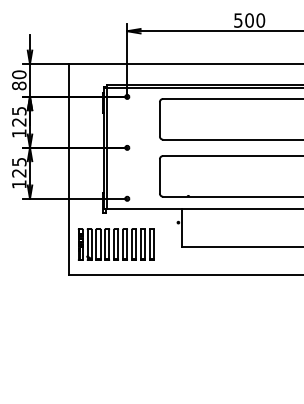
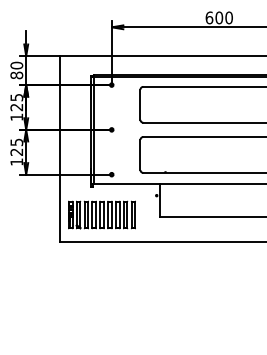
text: (238, 20) -> (209, 17), 500 -> 600

